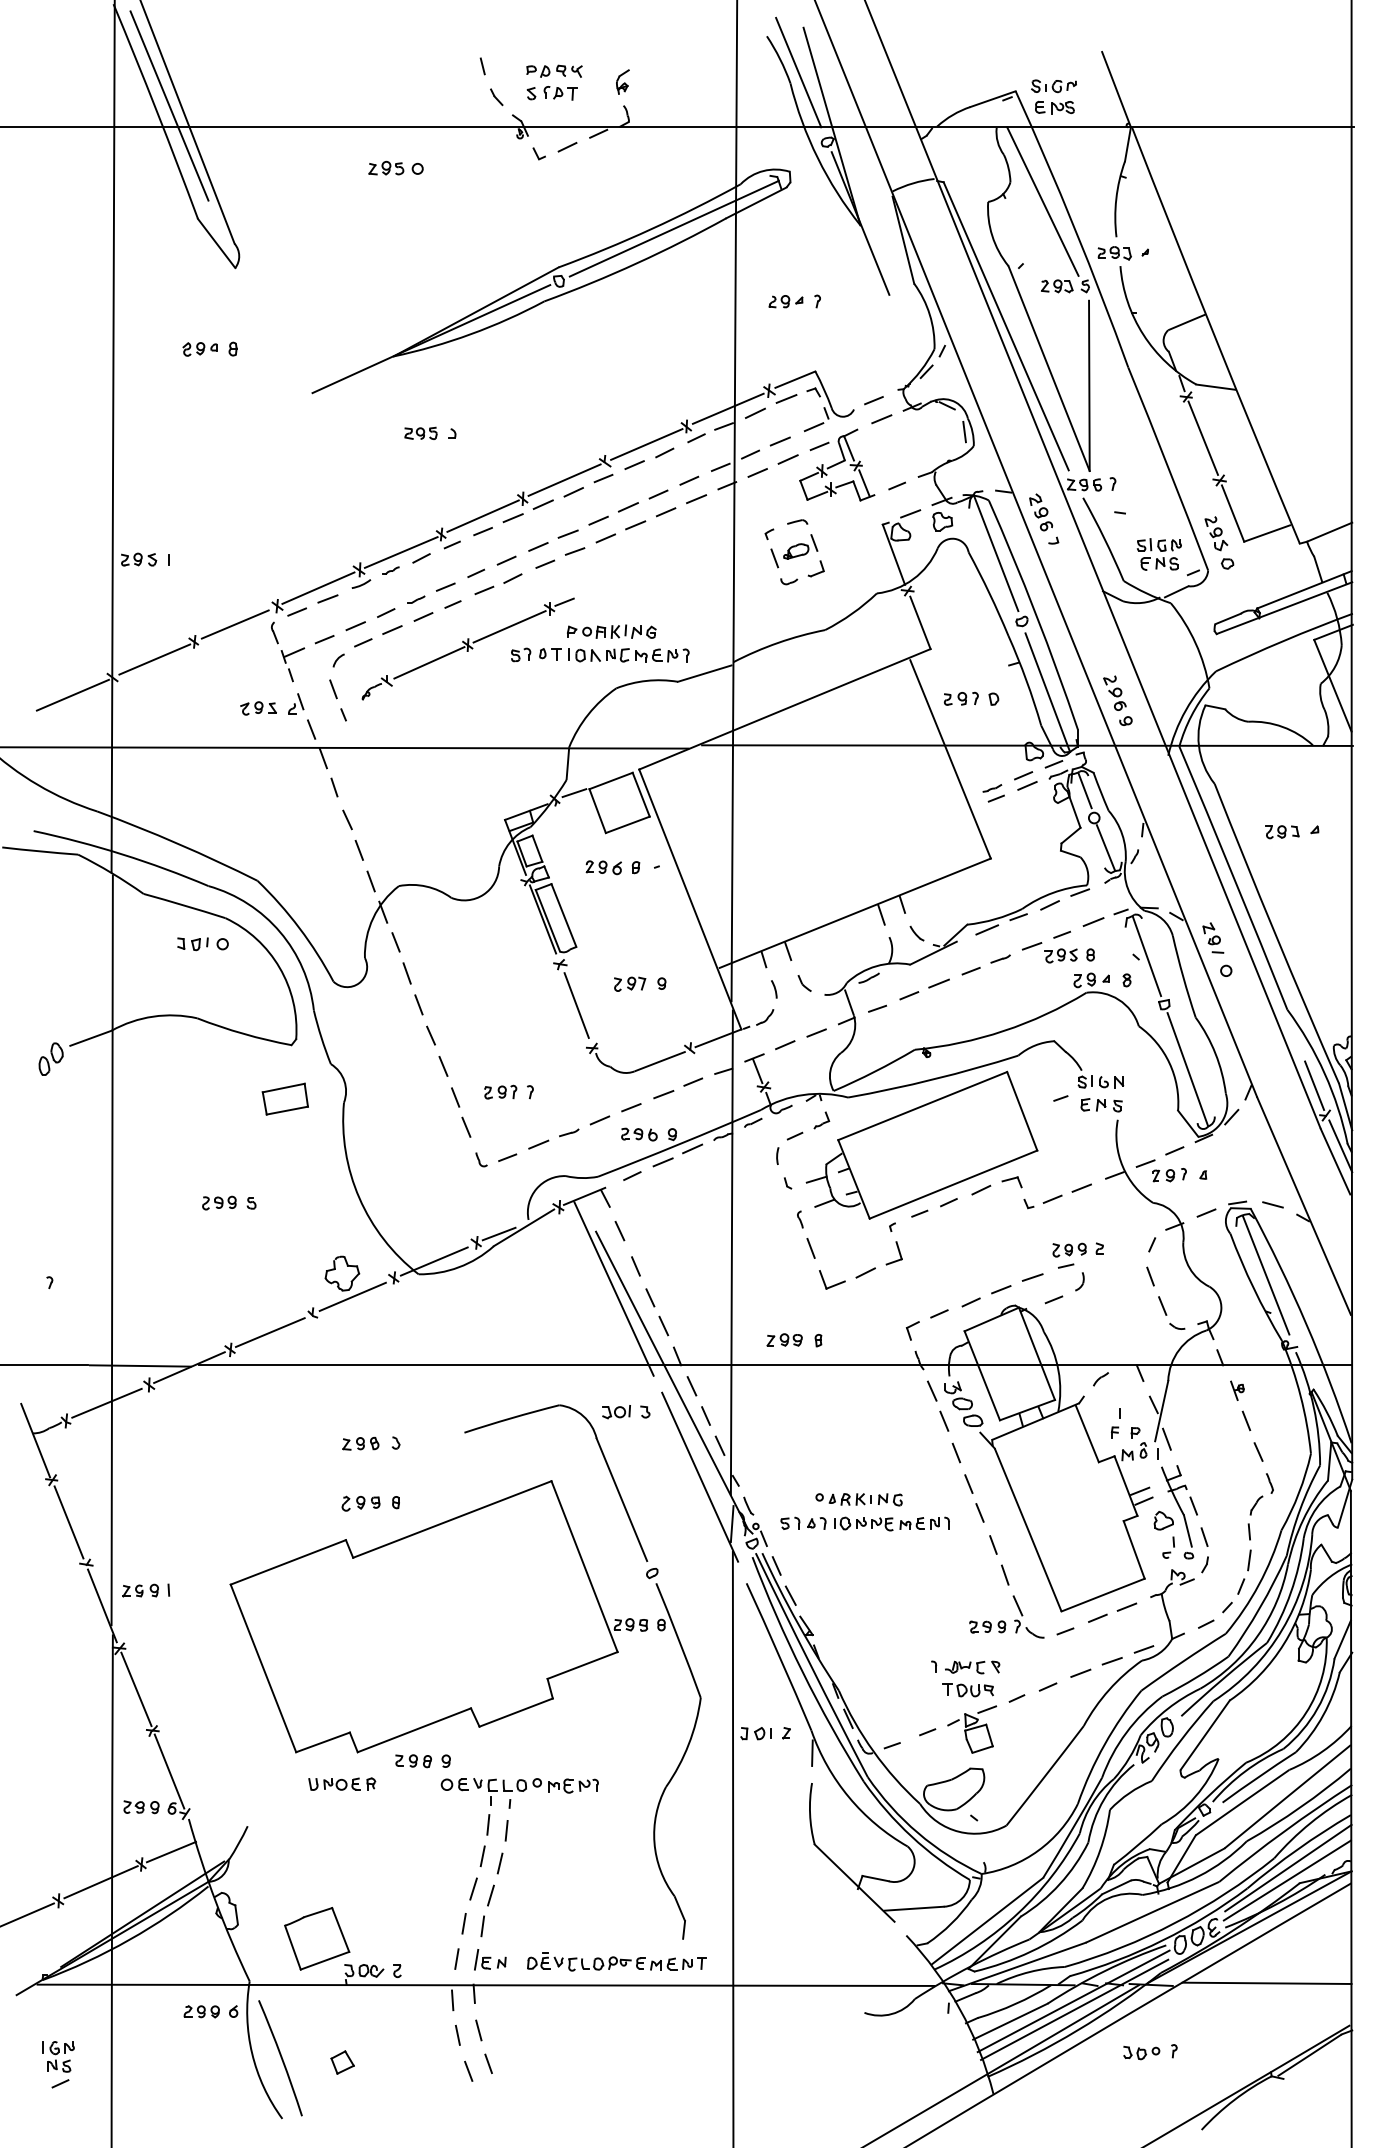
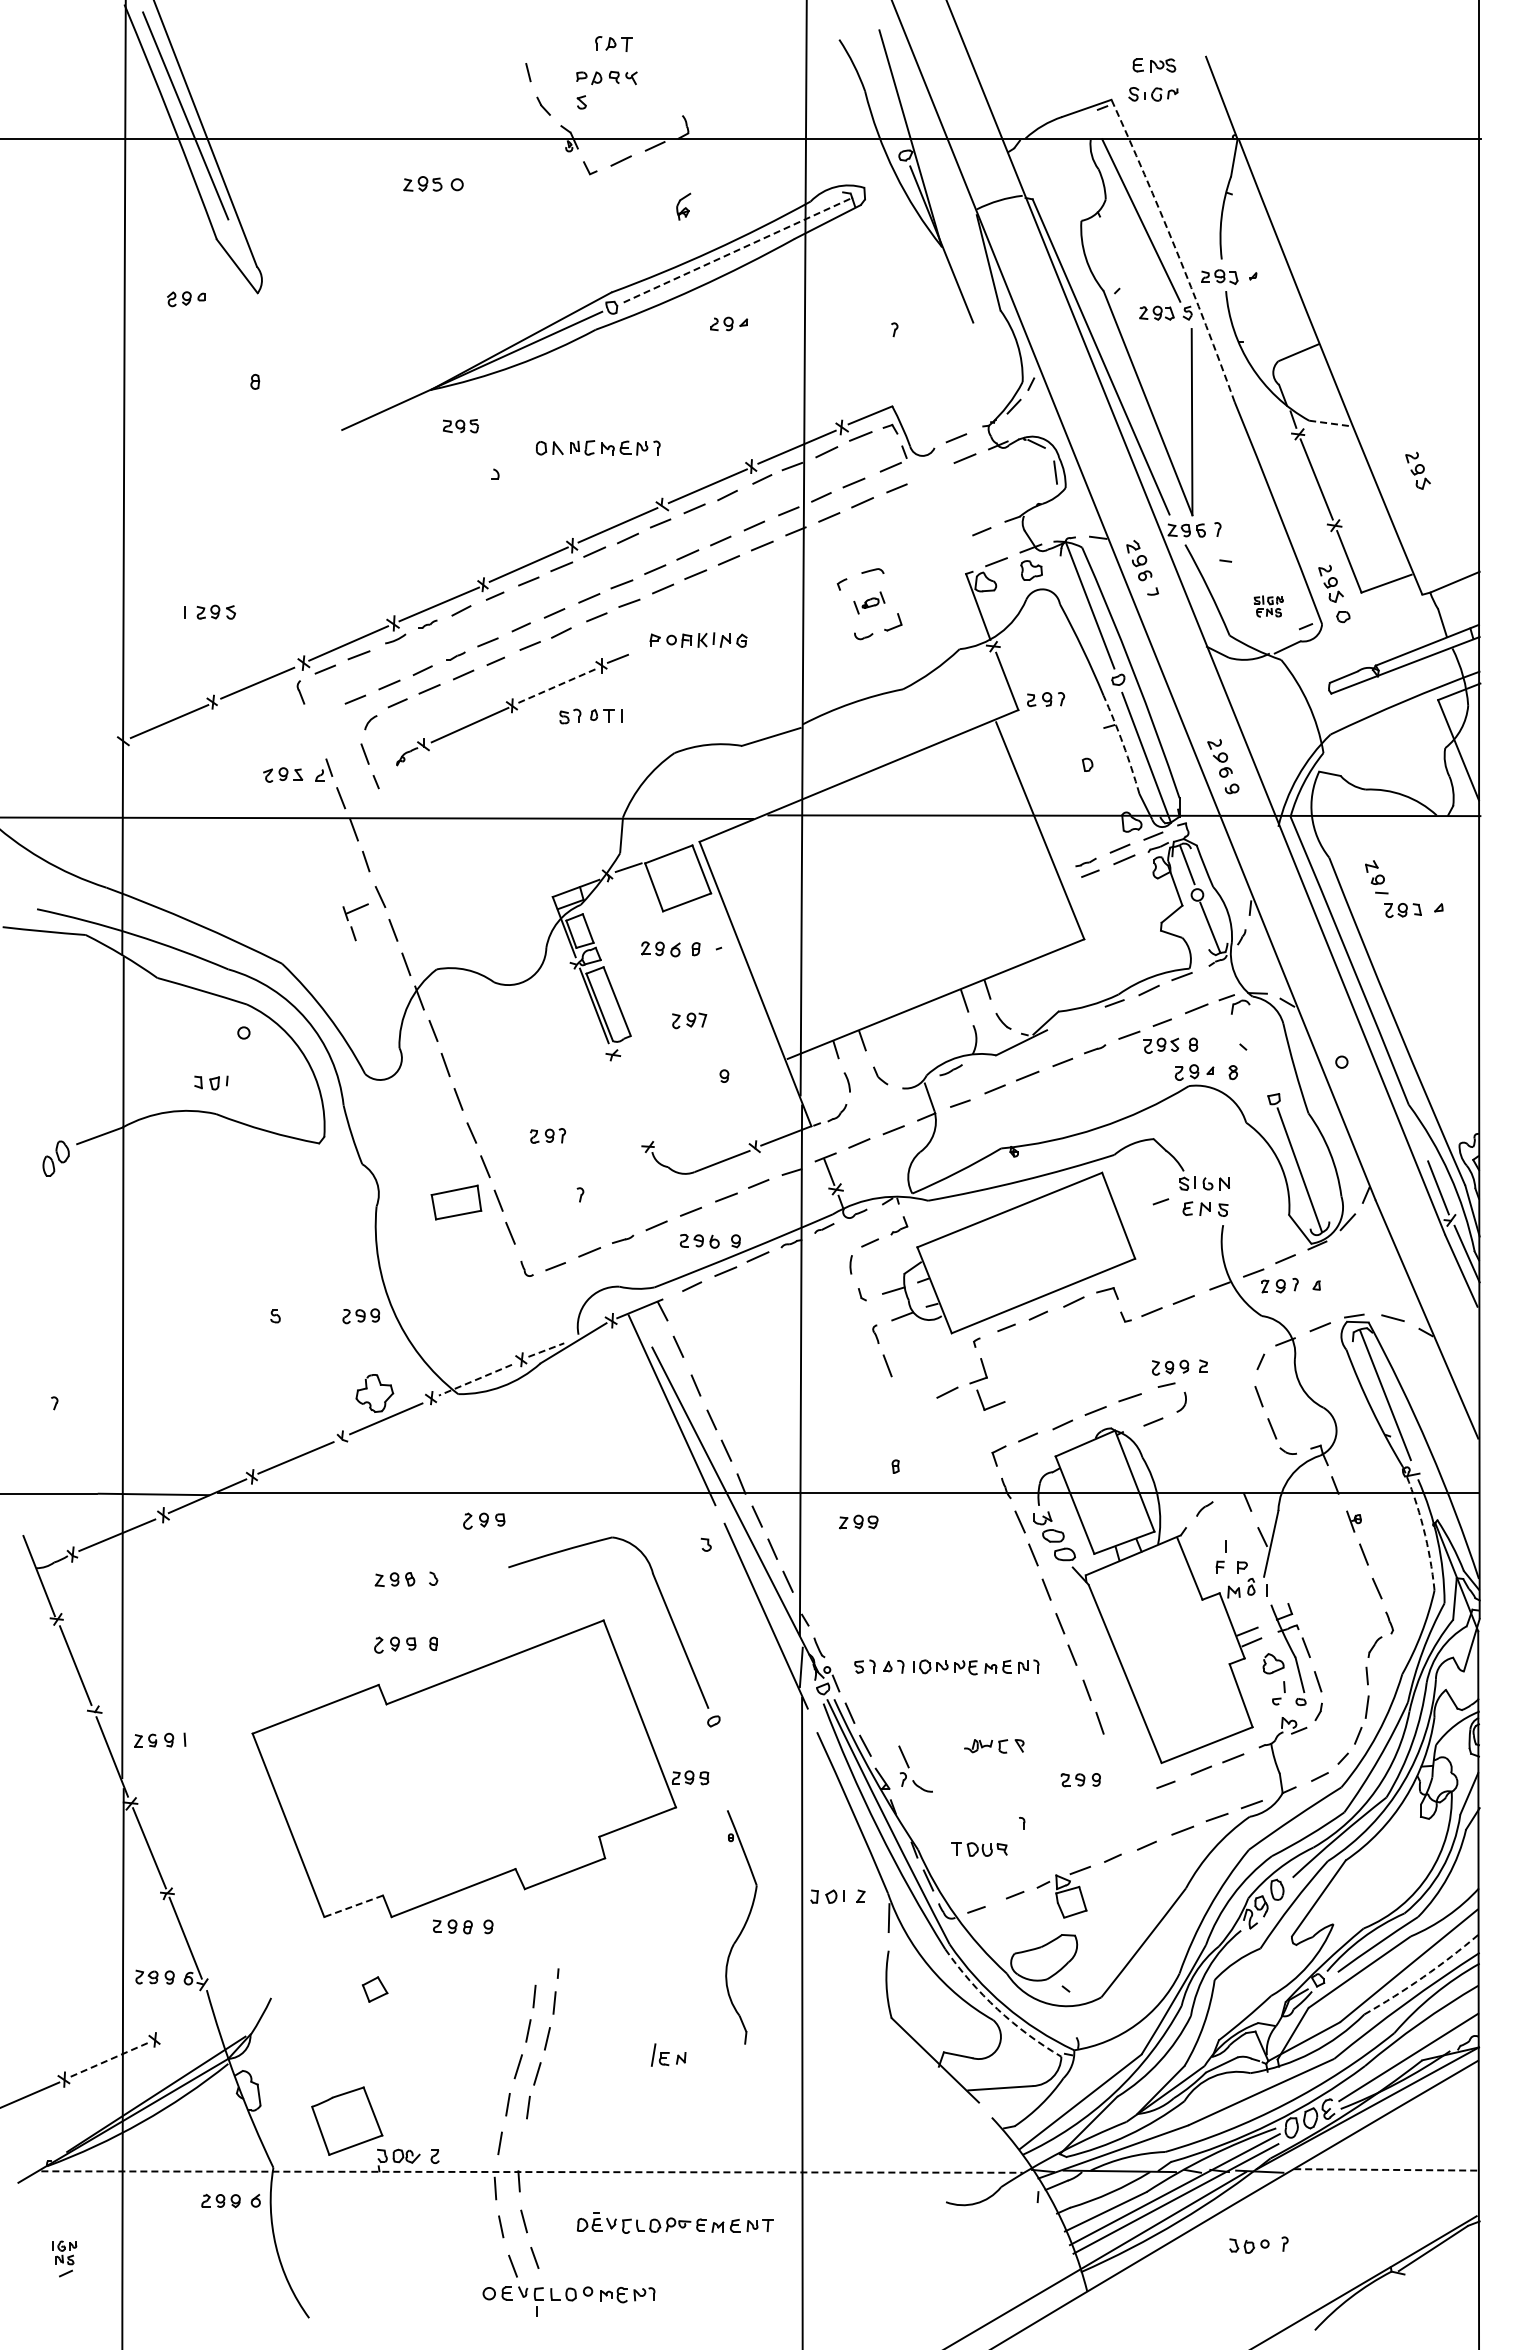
line: (798, 72) -> (873, 79), removed
part: (622, 81) -> (683, 206), moved
part: (560, 92) -> (613, 43), moved
part: (1055, 107) -> (1154, 65), moved
arc: (1075, 228) -> (1176, 249), solid -> dashed
line: (673, 229) -> (737, 250), solid -> dashed
part: (786, 301) -> (729, 323), moved
part: (200, 349) -> (186, 299), moved
line: (1215, 387) -> (1330, 423), solid -> dashed
part: (1295, 430) -> (1417, 470), added
part: (420, 433) -> (460, 426), moved
part: (836, 464) -> (915, 508), removed
part: (794, 550) -> (869, 602), size x0.6
part: (1159, 554) -> (1268, 606), size x0.6
part: (138, 558) -> (215, 611), moved
line: (509, 626) -> (557, 685), solid -> dashed
part: (611, 631) -> (698, 639), moved
part: (632, 654) -> (598, 447), moved
part: (292, 664) -> (355, 922), moved
arc: (1026, 680) -> (1123, 744), solid -> dashed
line: (72, 695) -> (79, 760), removed
part: (961, 698) -> (1046, 699), moved
line: (987, 930) -> (1080, 1017), removed
part: (1213, 938) -> (1376, 877), moved
part: (193, 943) -> (211, 1082), moved
line: (1146, 956) -> (1254, 1046), removed
part: (629, 983) -> (689, 1020), moved
line: (576, 1004) -> (630, 1099), removed
part: (500, 1091) -> (547, 1135), moved
part: (285, 1099) -> (456, 1202), moved
part: (219, 1203) -> (361, 1316), moved
line: (499, 1233) -> (546, 1349), solid -> dashed
line: (434, 1261) -> (475, 1380), solid -> dashed
part: (833, 1284) -> (992, 1405), moved
part: (784, 1339) -> (858, 1521), moved
part: (442, 1389) -> (484, 1520), added
arc: (1300, 1396) -> (1423, 1527), solid -> dashed
part: (616, 1411) -> (674, 1544), removed
line: (1166, 1439) -> (1276, 1574), removed
part: (858, 1499) -> (939, 1640), removed
part: (1023, 1615) -> (909, 1767), moved
part: (972, 1667) -> (994, 1746), moved
part: (968, 1690) -> (979, 1849), moved
line: (322, 1742) -> (353, 1906), solid -> dashed
part: (677, 1761) -> (741, 1927), size x0.6
part: (342, 1783) -> (374, 1951), removed
part: (519, 1791) -> (568, 2301), moved
arc: (1300, 1807) -> (1423, 1977), solid -> dashed
arc: (911, 1836) -> (997, 2009), solid -> dashed
line: (171, 1852) -> (187, 2026), removed
line: (1288, 1867) -> (1409, 2043), removed
line: (100, 1882) -> (110, 2059), solid -> dashed
part: (490, 1959) -> (668, 2054), moved
part: (617, 1961) -> (675, 2222), moved
line: (1267, 1982) -> (1387, 2169), solid -> dashed
line: (486, 1985) -> (532, 2172), solid -> dashed
arc: (280, 2057) -> (307, 2251), removed
part: (342, 2062) -> (374, 1989), moved
part: (58, 2064) -> (64, 2258), size x0.7

